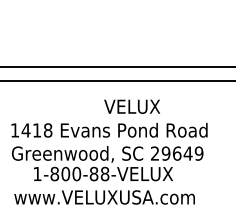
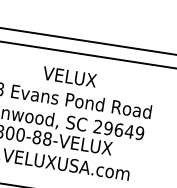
text: (132, 106) -> (70, 76), moved

